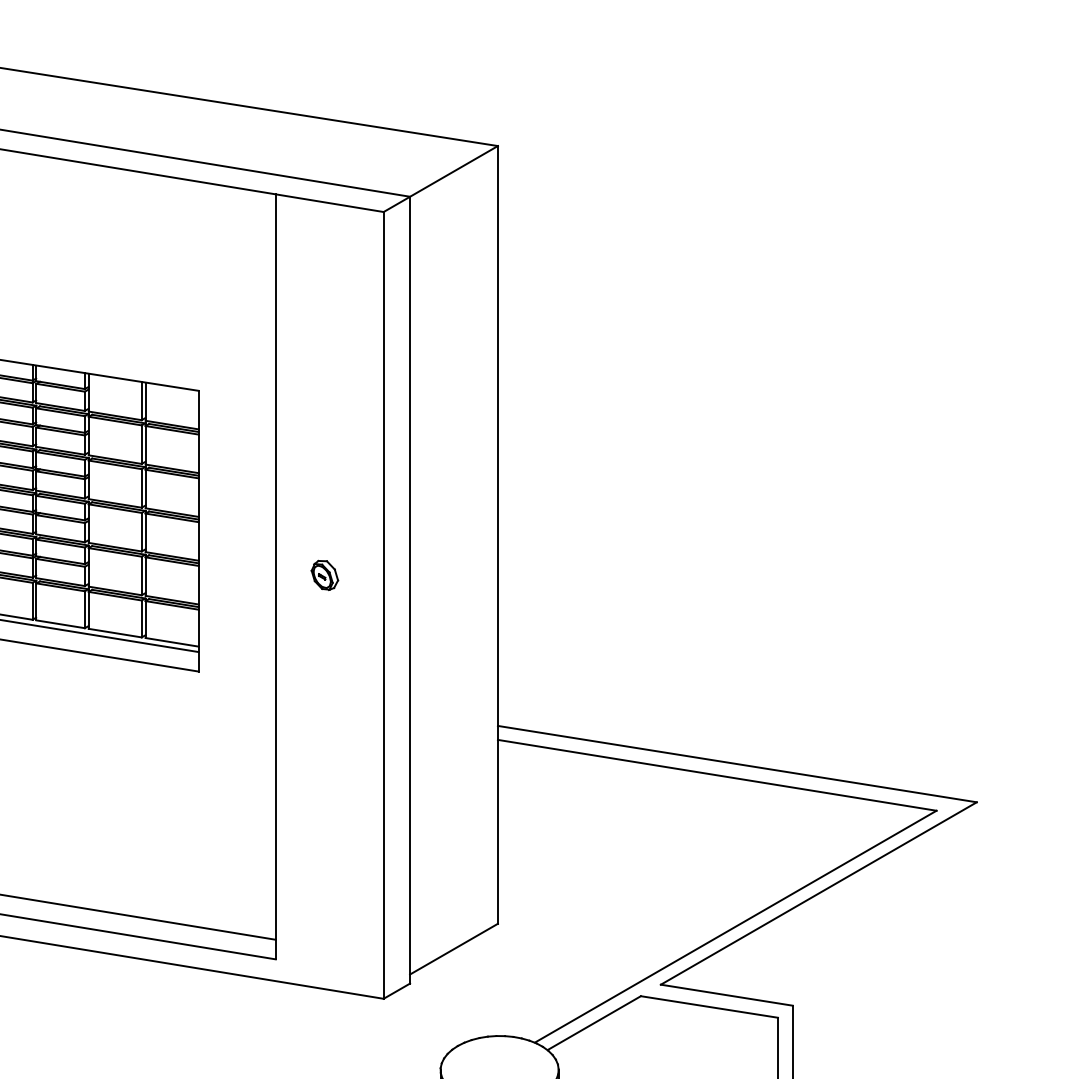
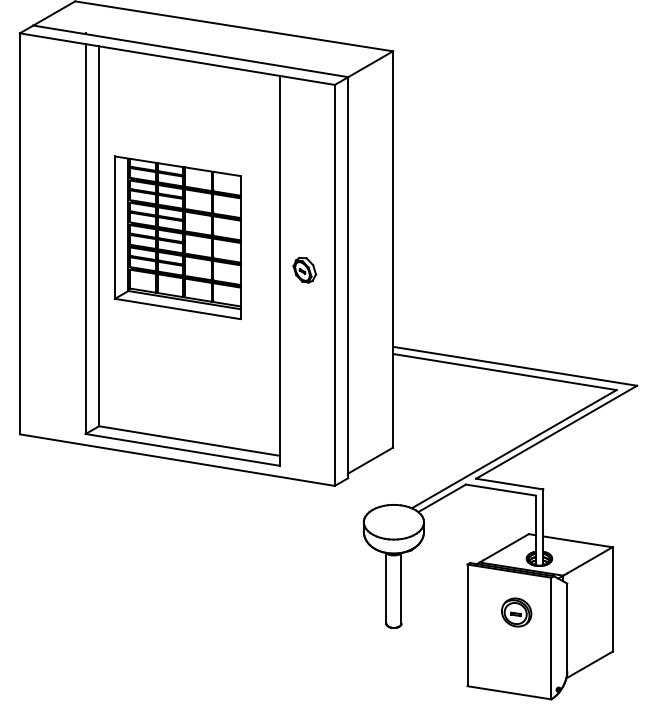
part: (324, 574) -> (304, 269), size x1.67

